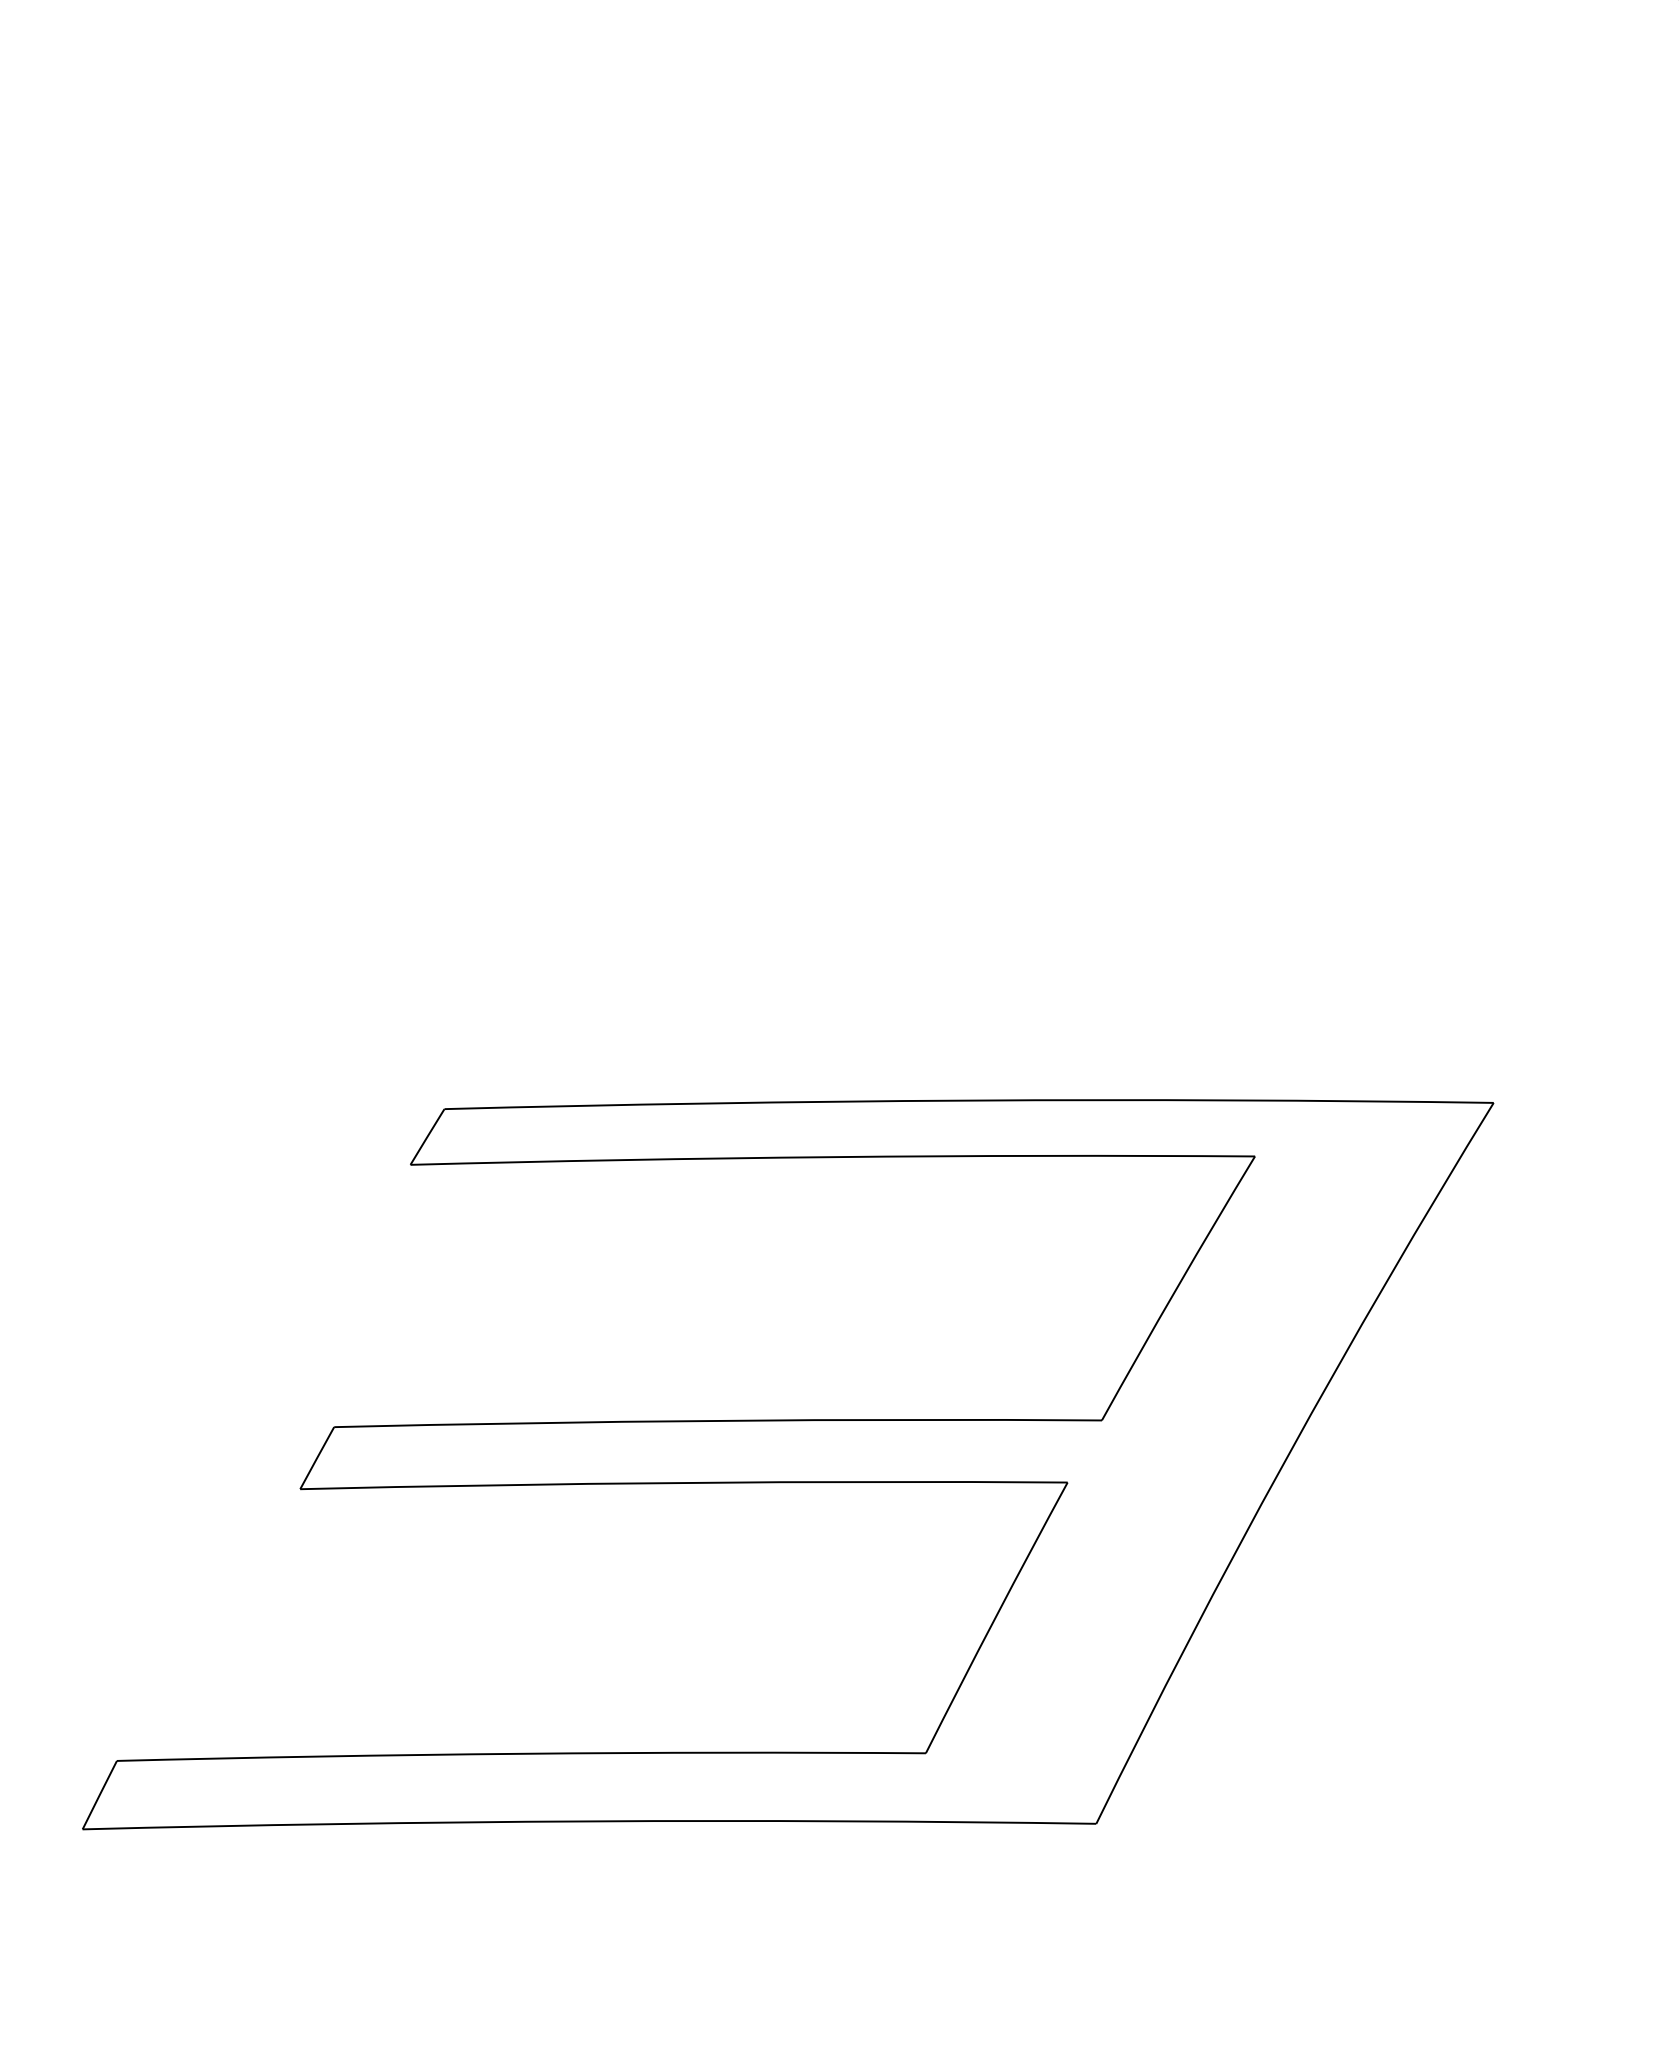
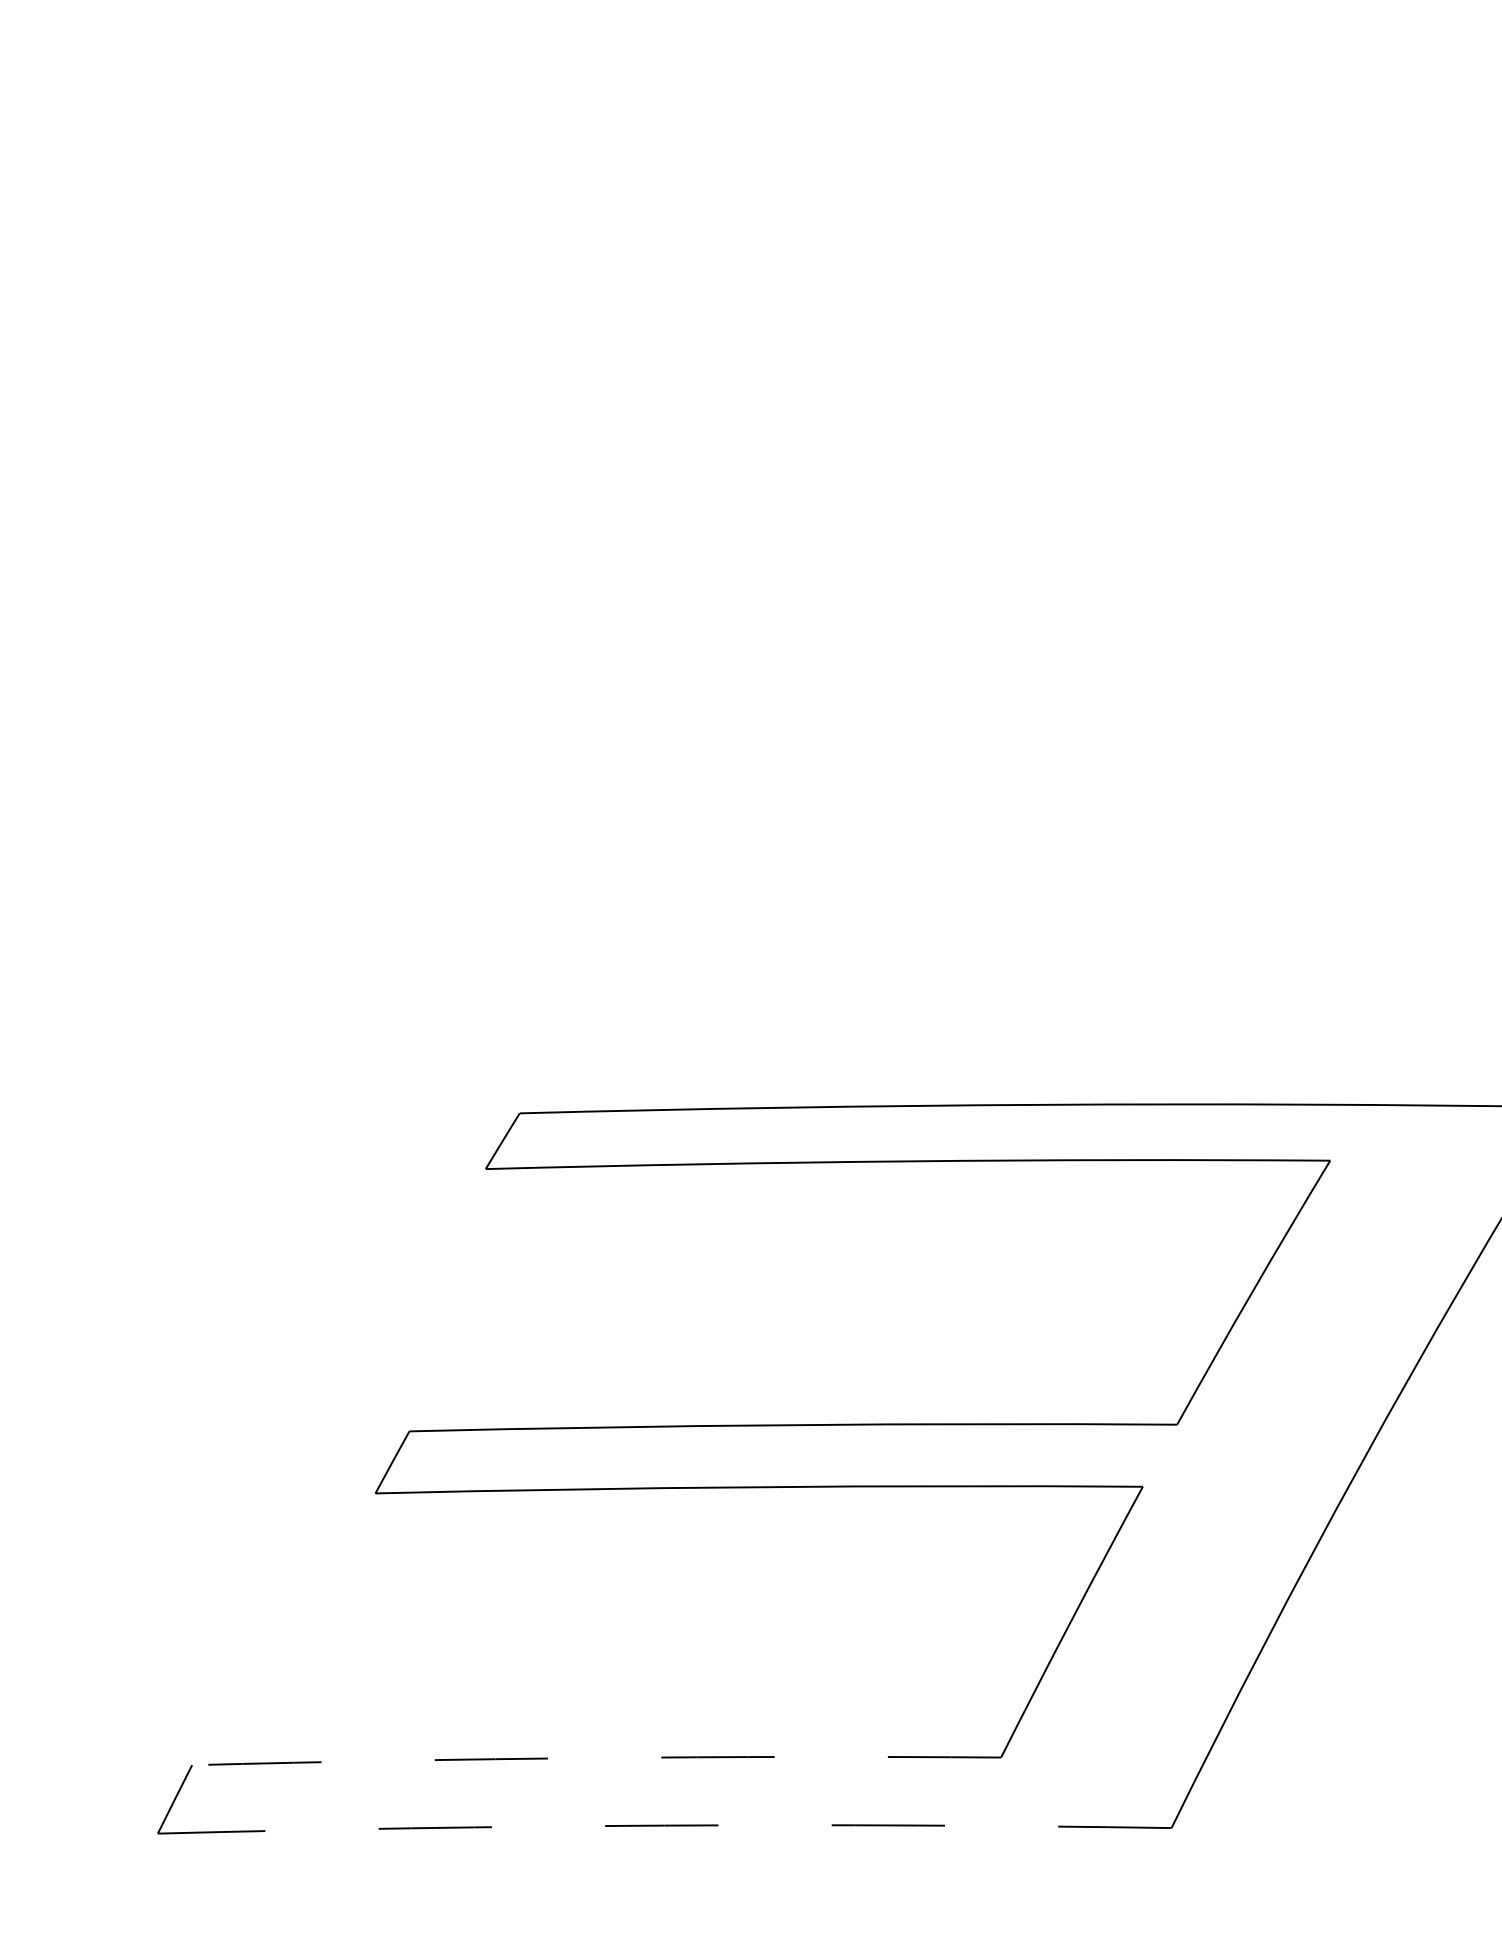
arc: (521, 1753) -> (596, 1757), solid -> dashed
arc: (589, 1821) -> (664, 1825), solid -> dashed

